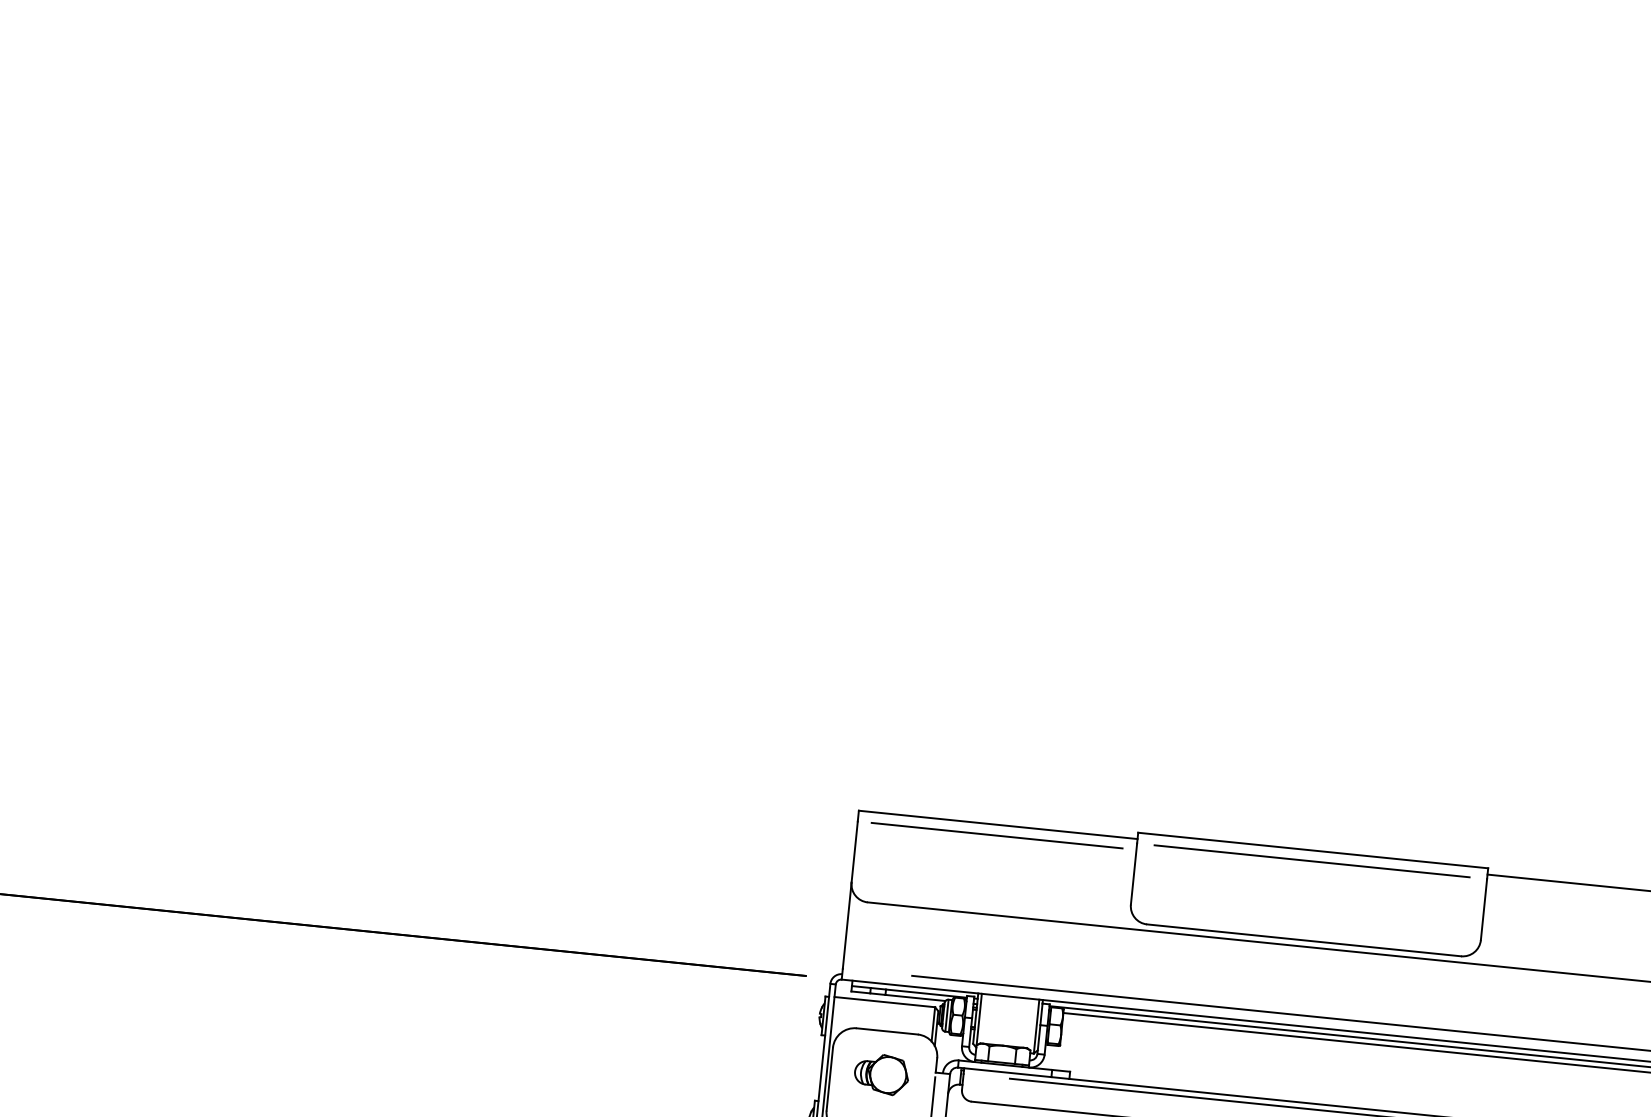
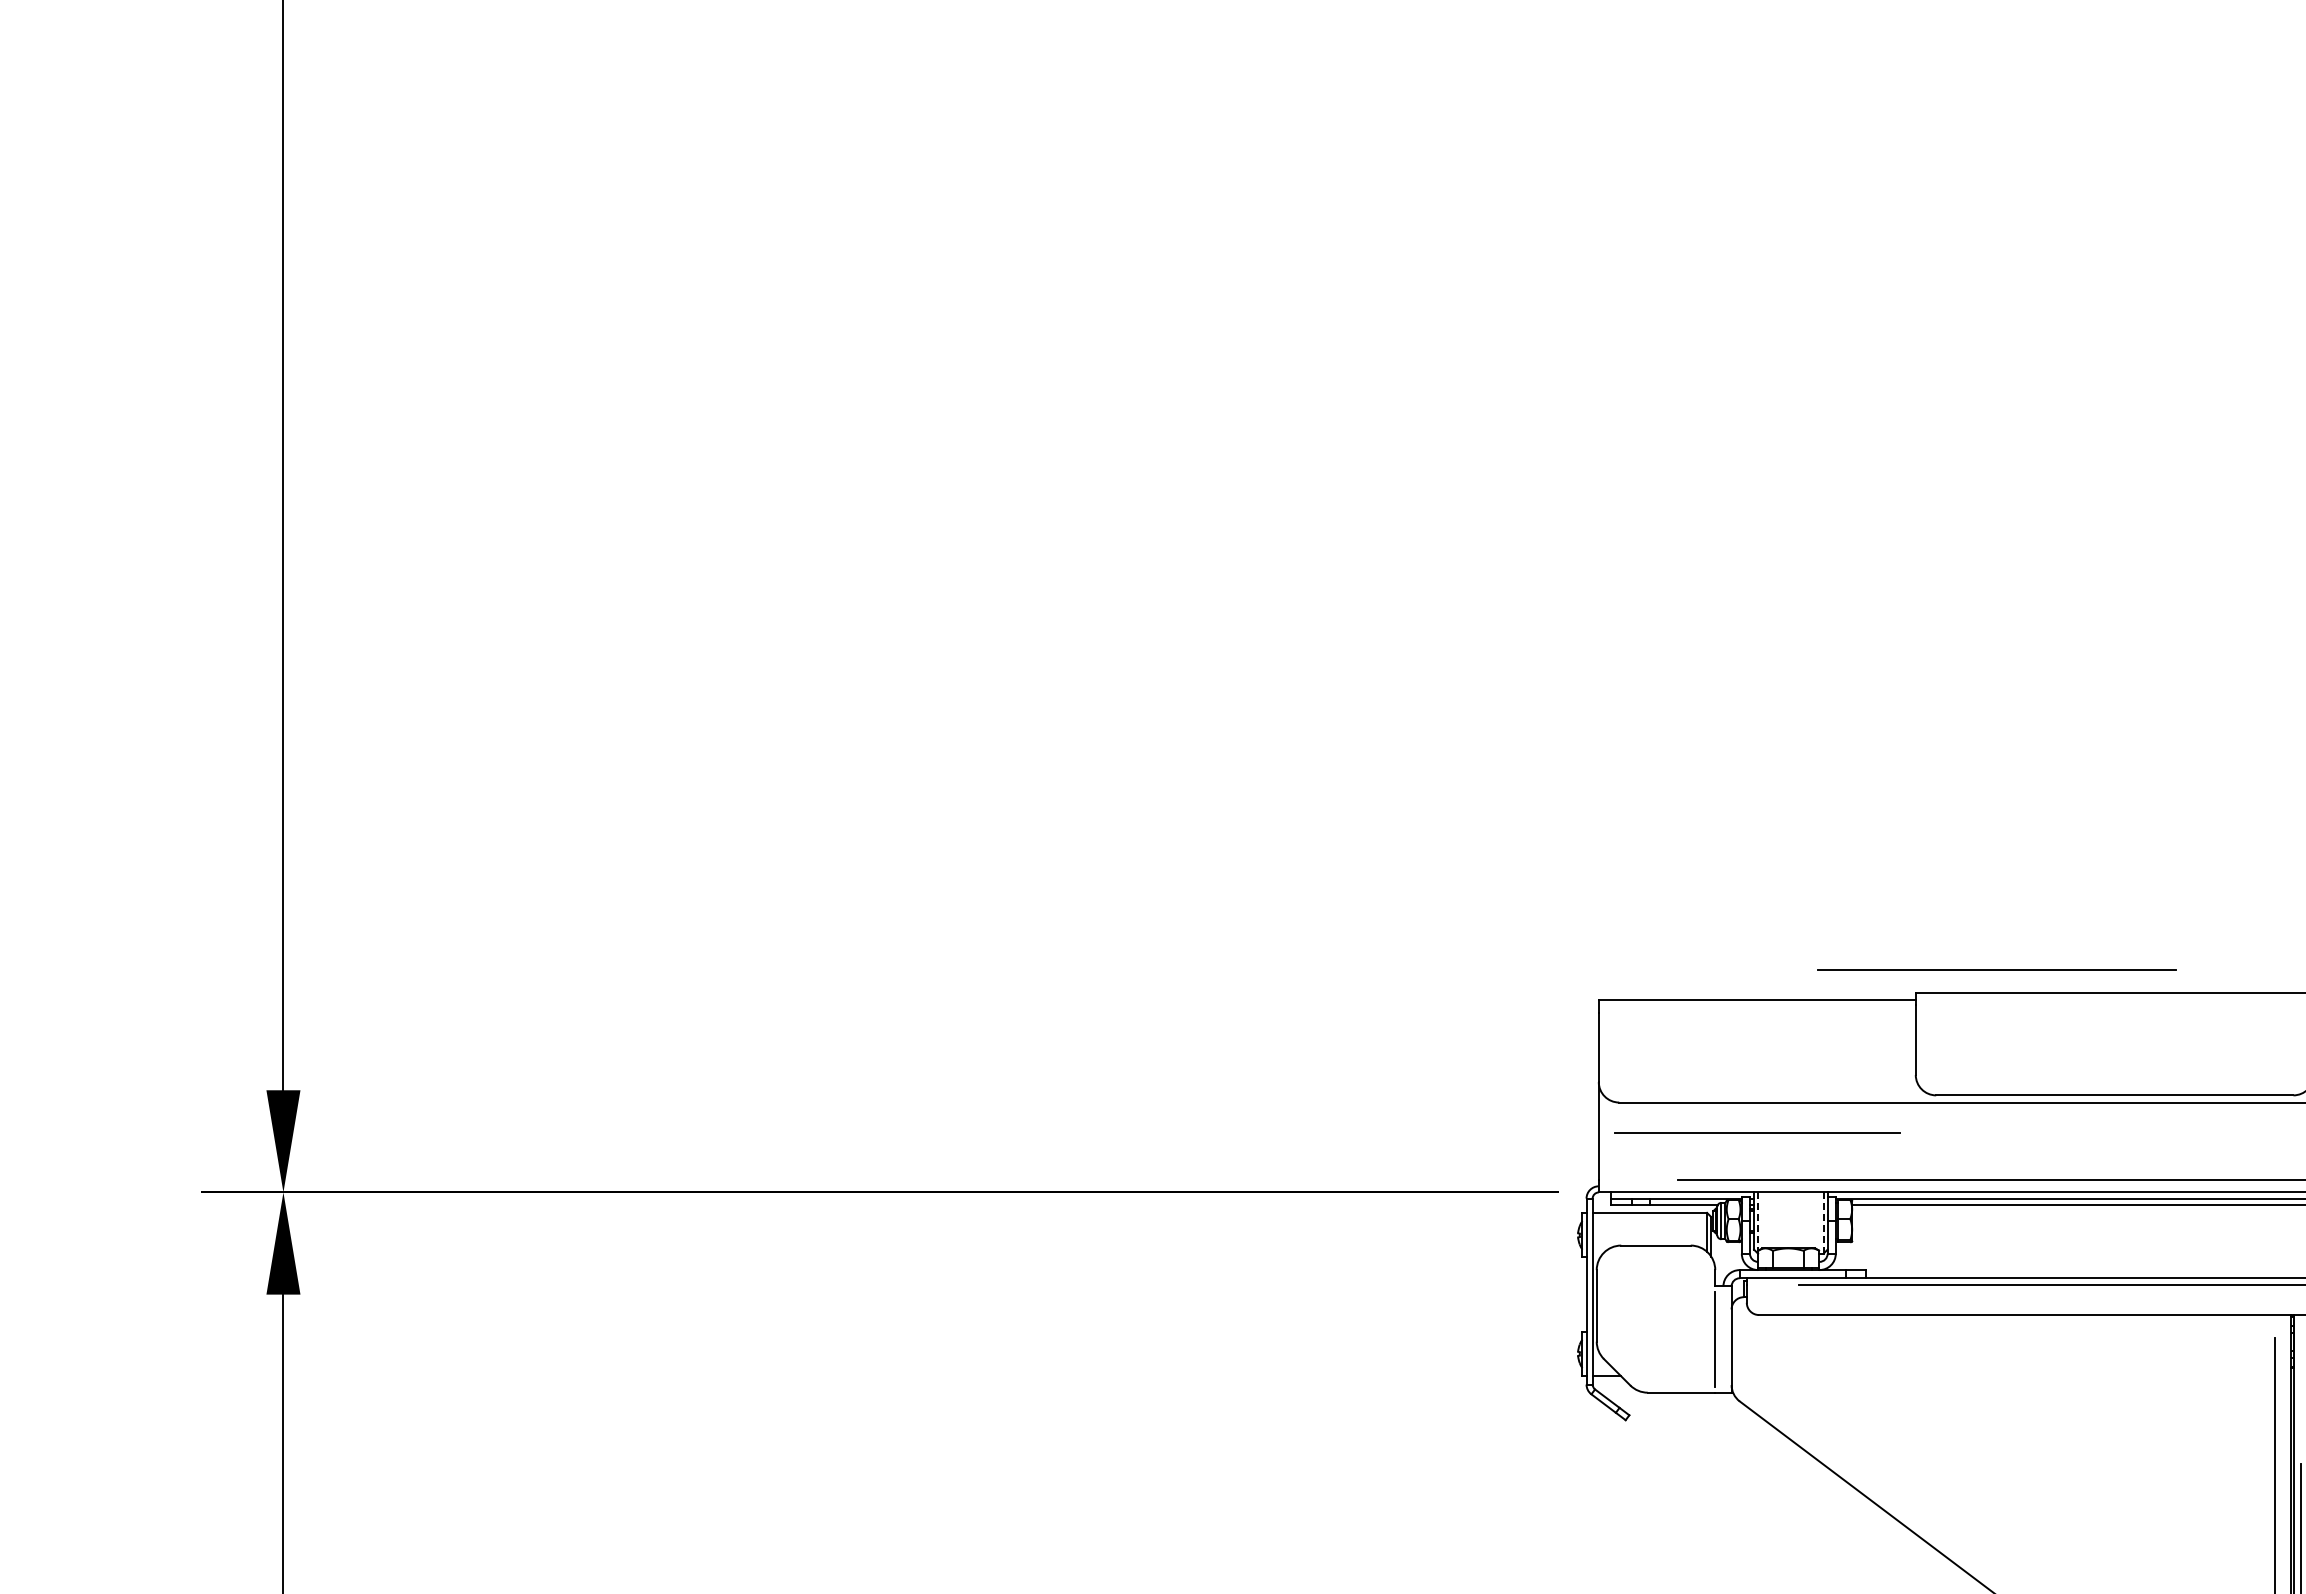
line: (997, 835) -> (1757, 1132), moved
line: (1311, 860) -> (1996, 969), moved
line: (979, 1020) -> (1758, 1222), solid -> dashed
line: (1036, 1026) -> (1823, 1223), solid -> dashed
part: (881, 1074) -> (1654, 1294), removed

